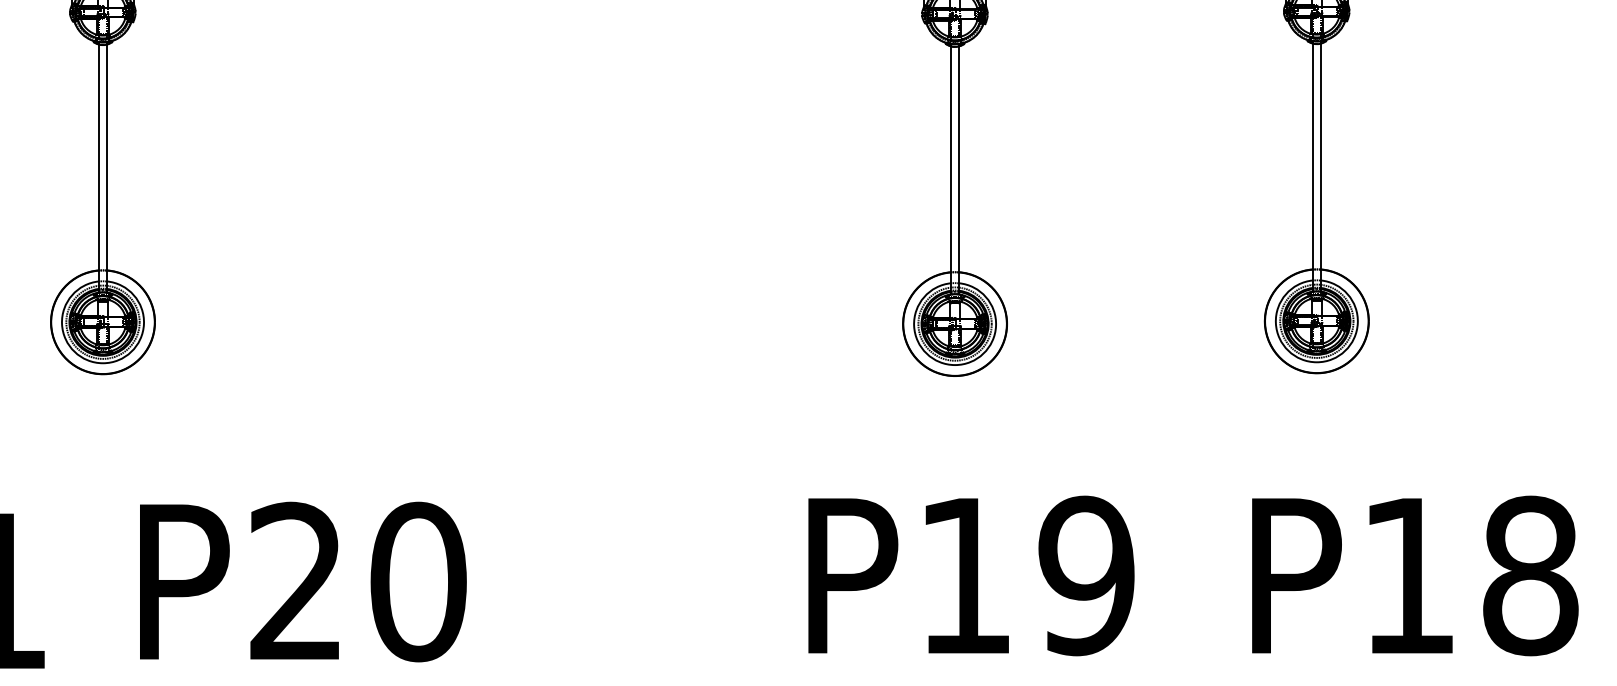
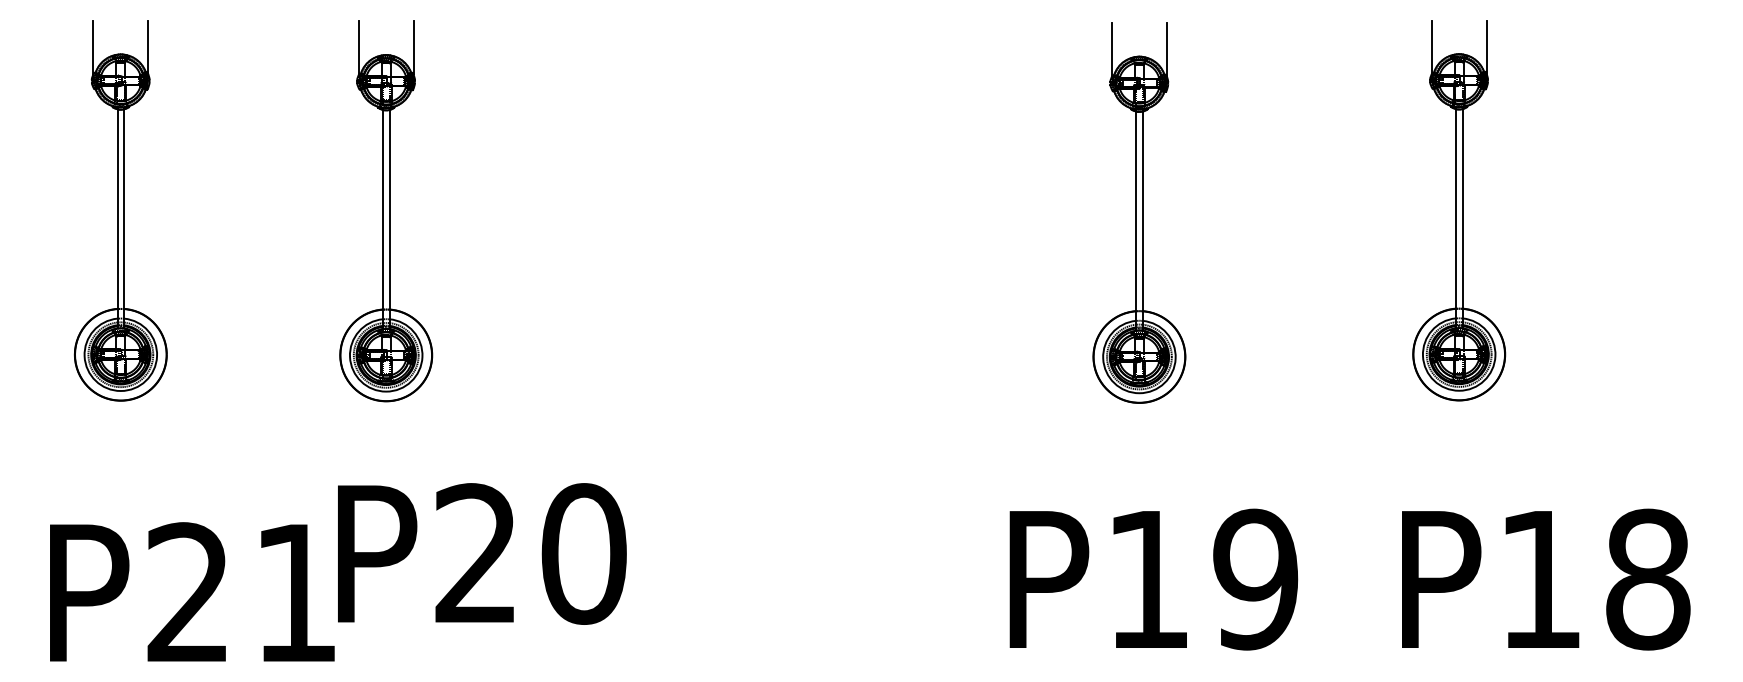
text: (303, 581) -> (482, 553), moved

